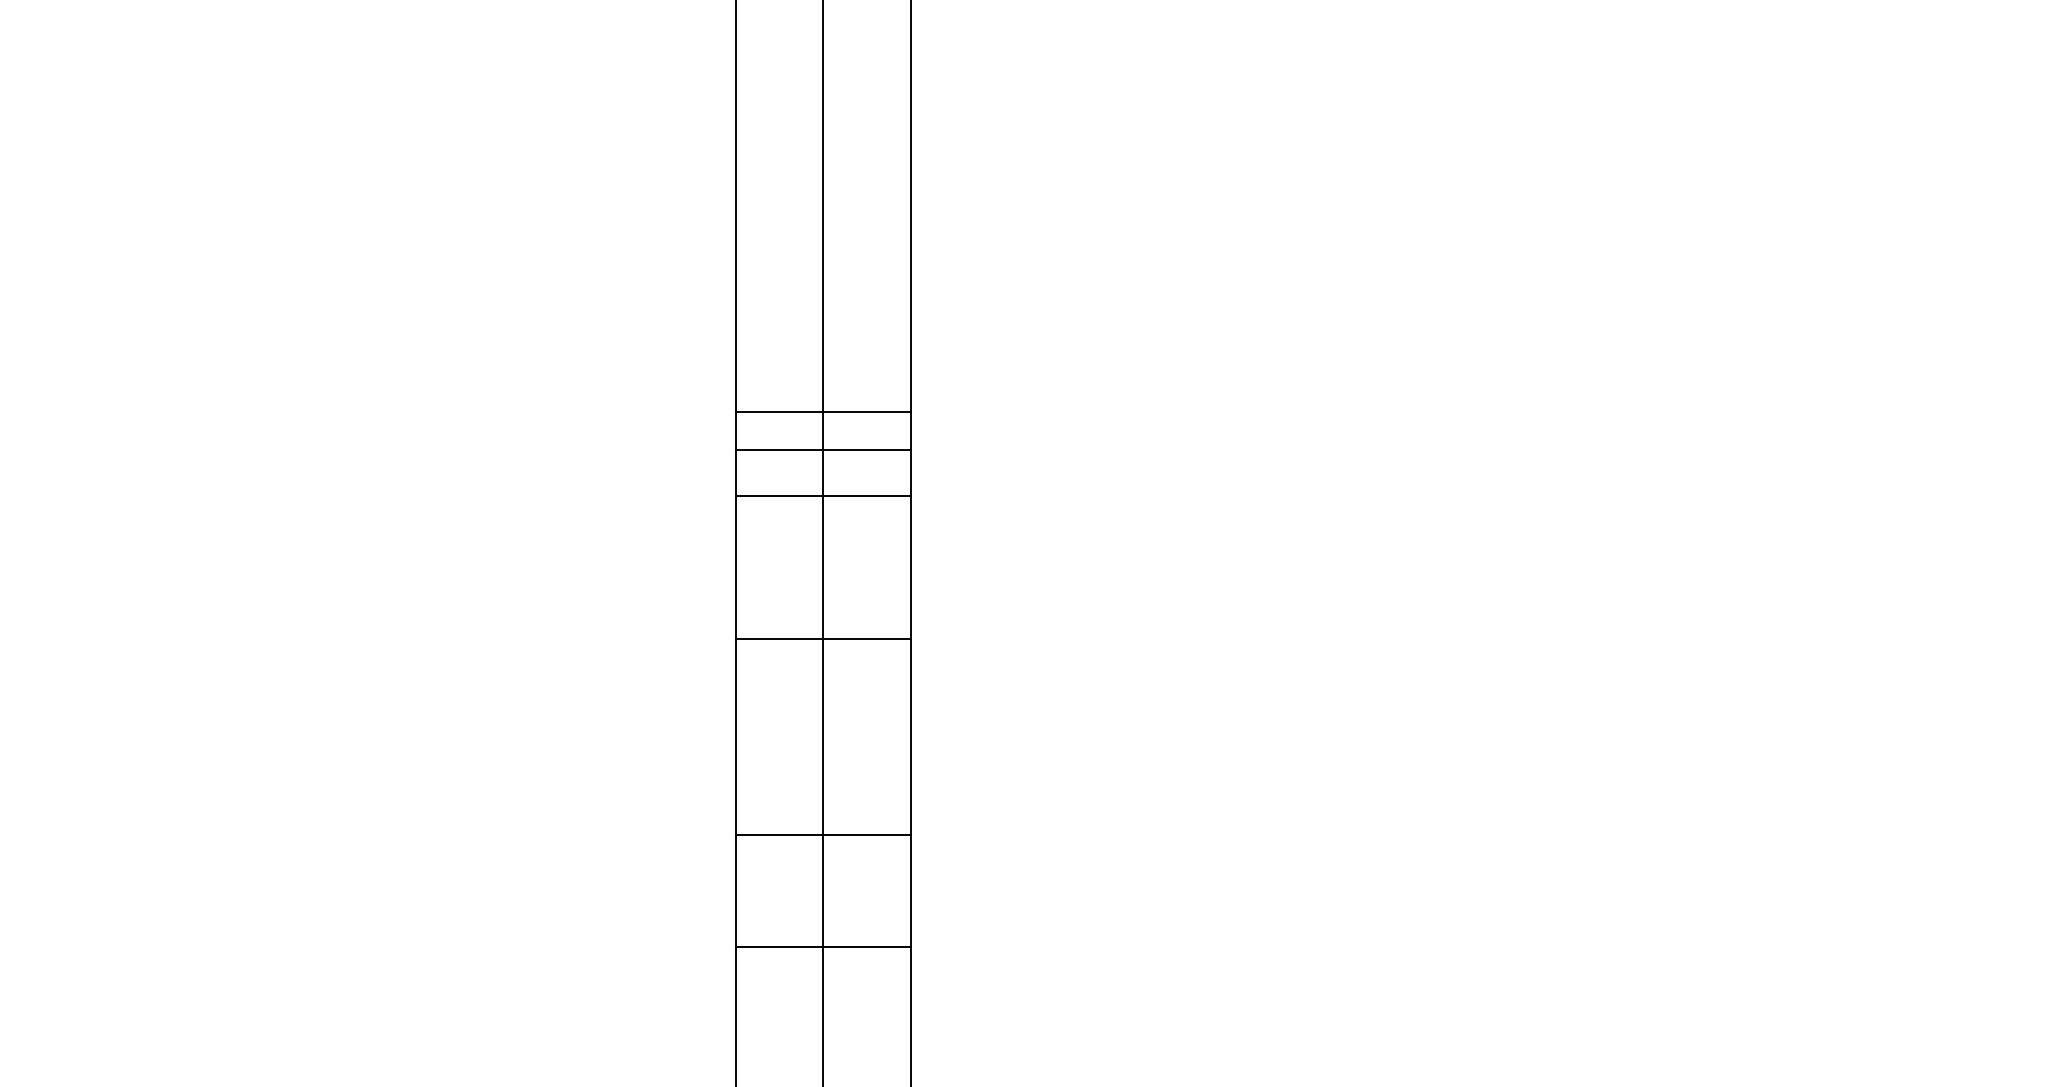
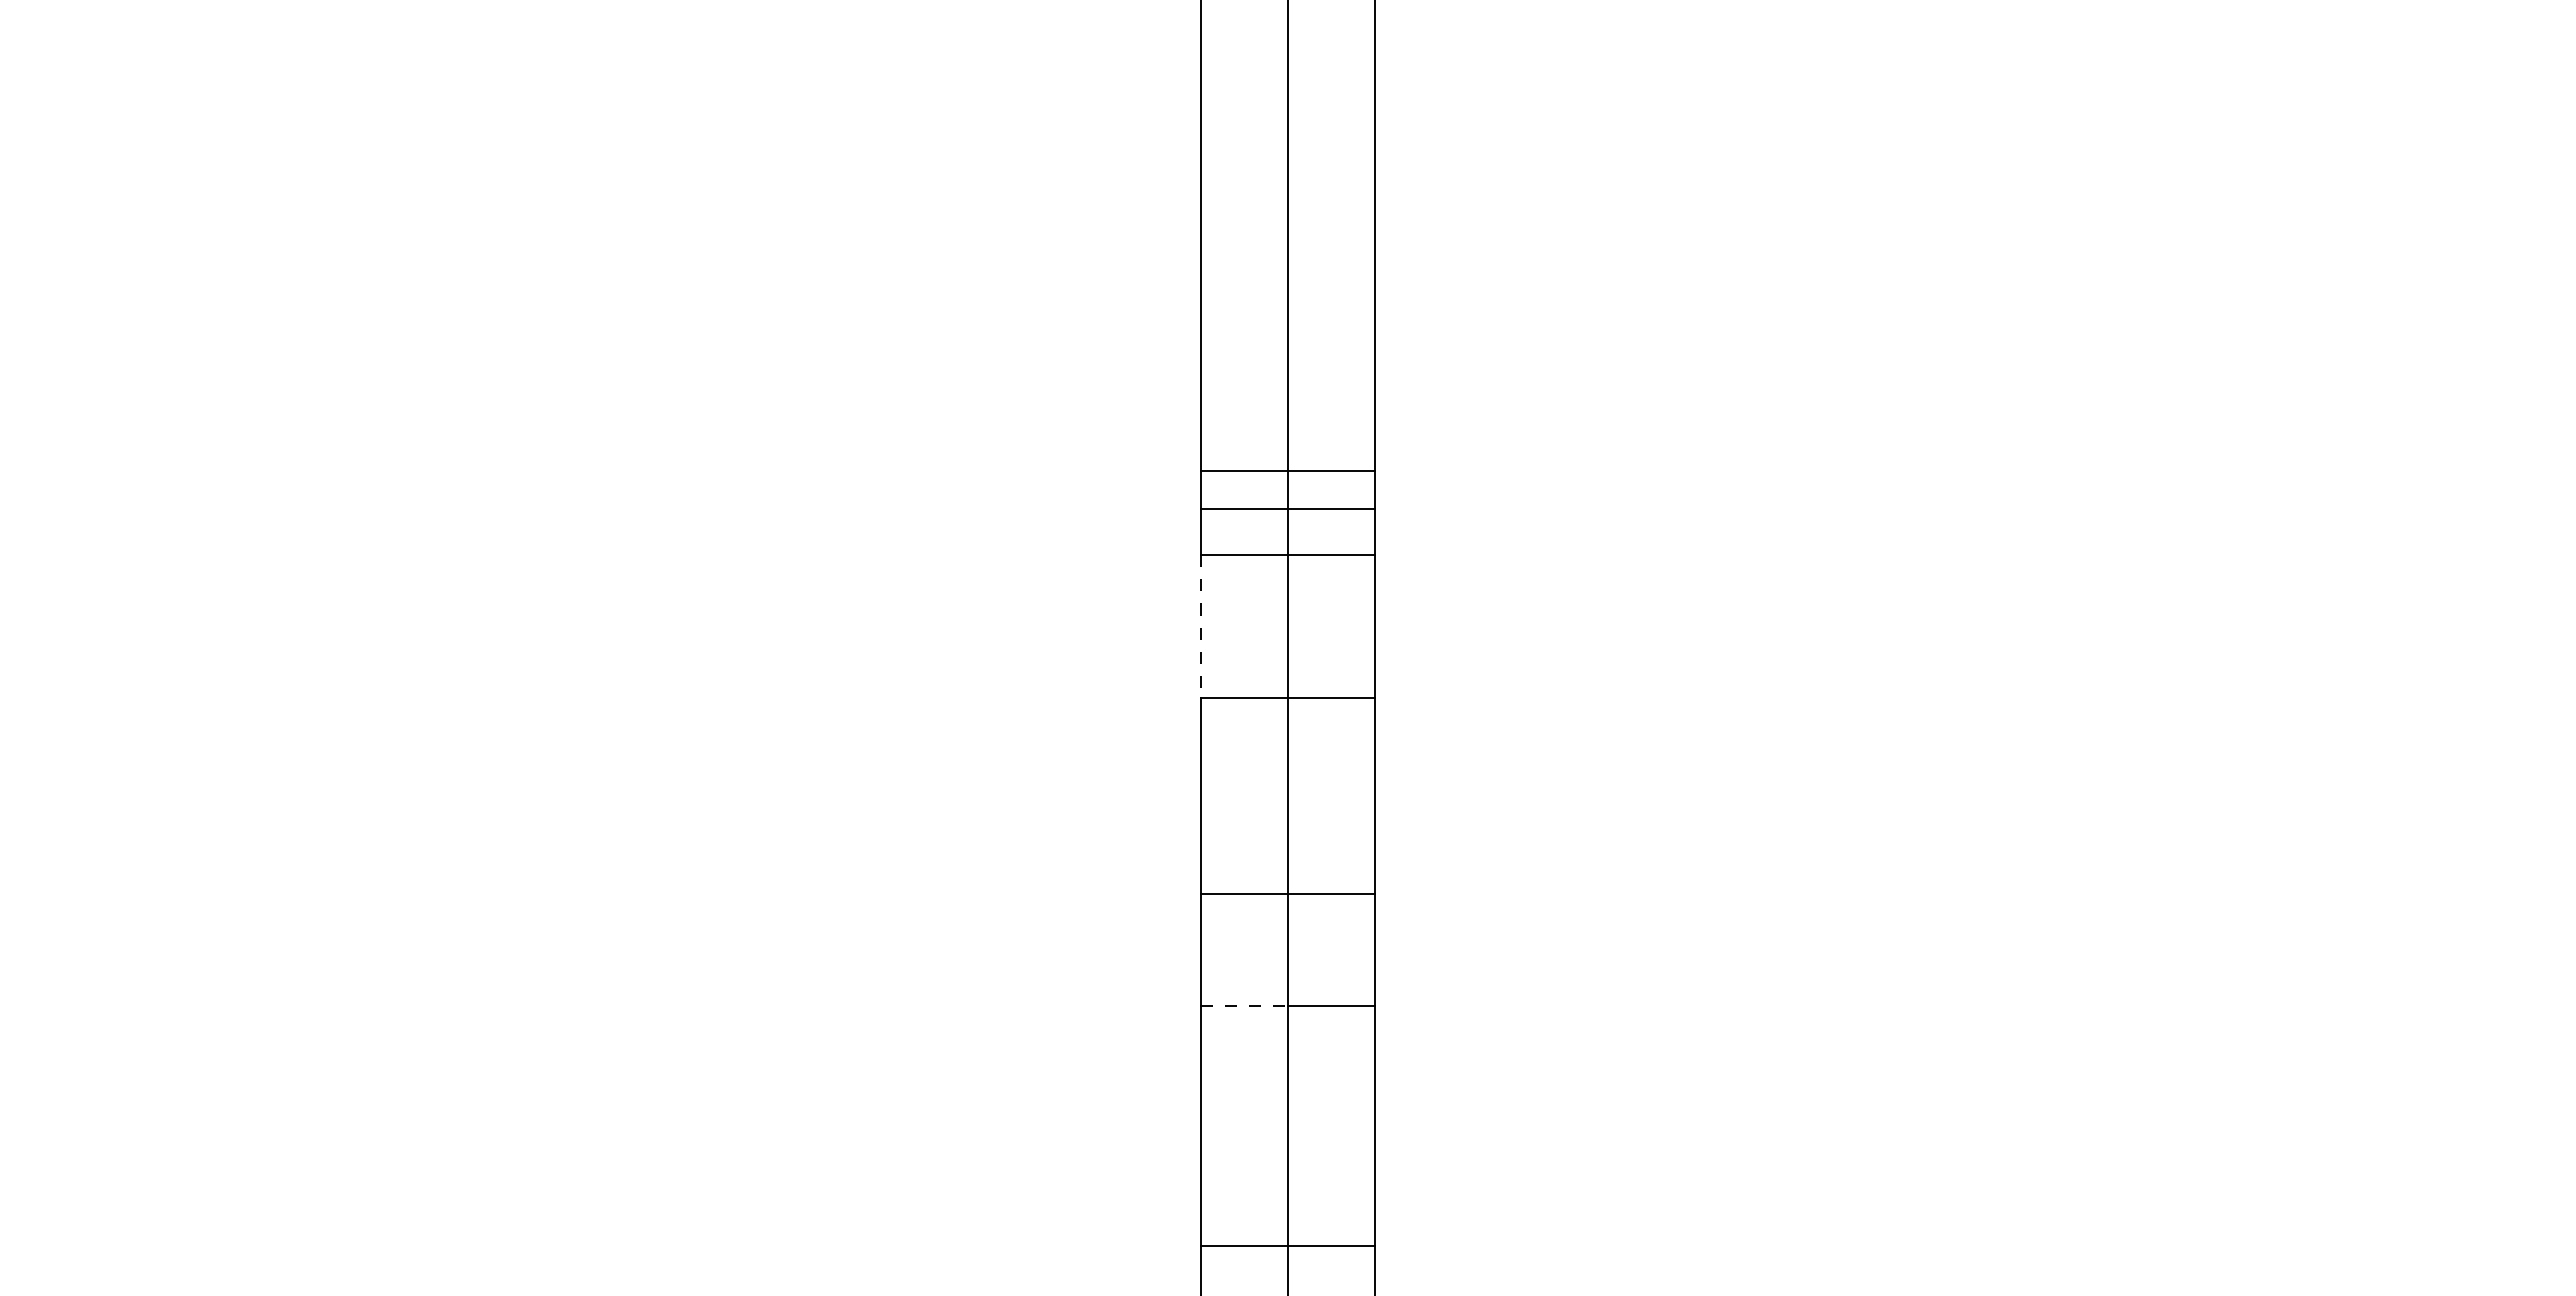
line: (735, 567) -> (1200, 626), solid -> dashed
line: (779, 947) -> (1244, 1006), solid -> dashed

